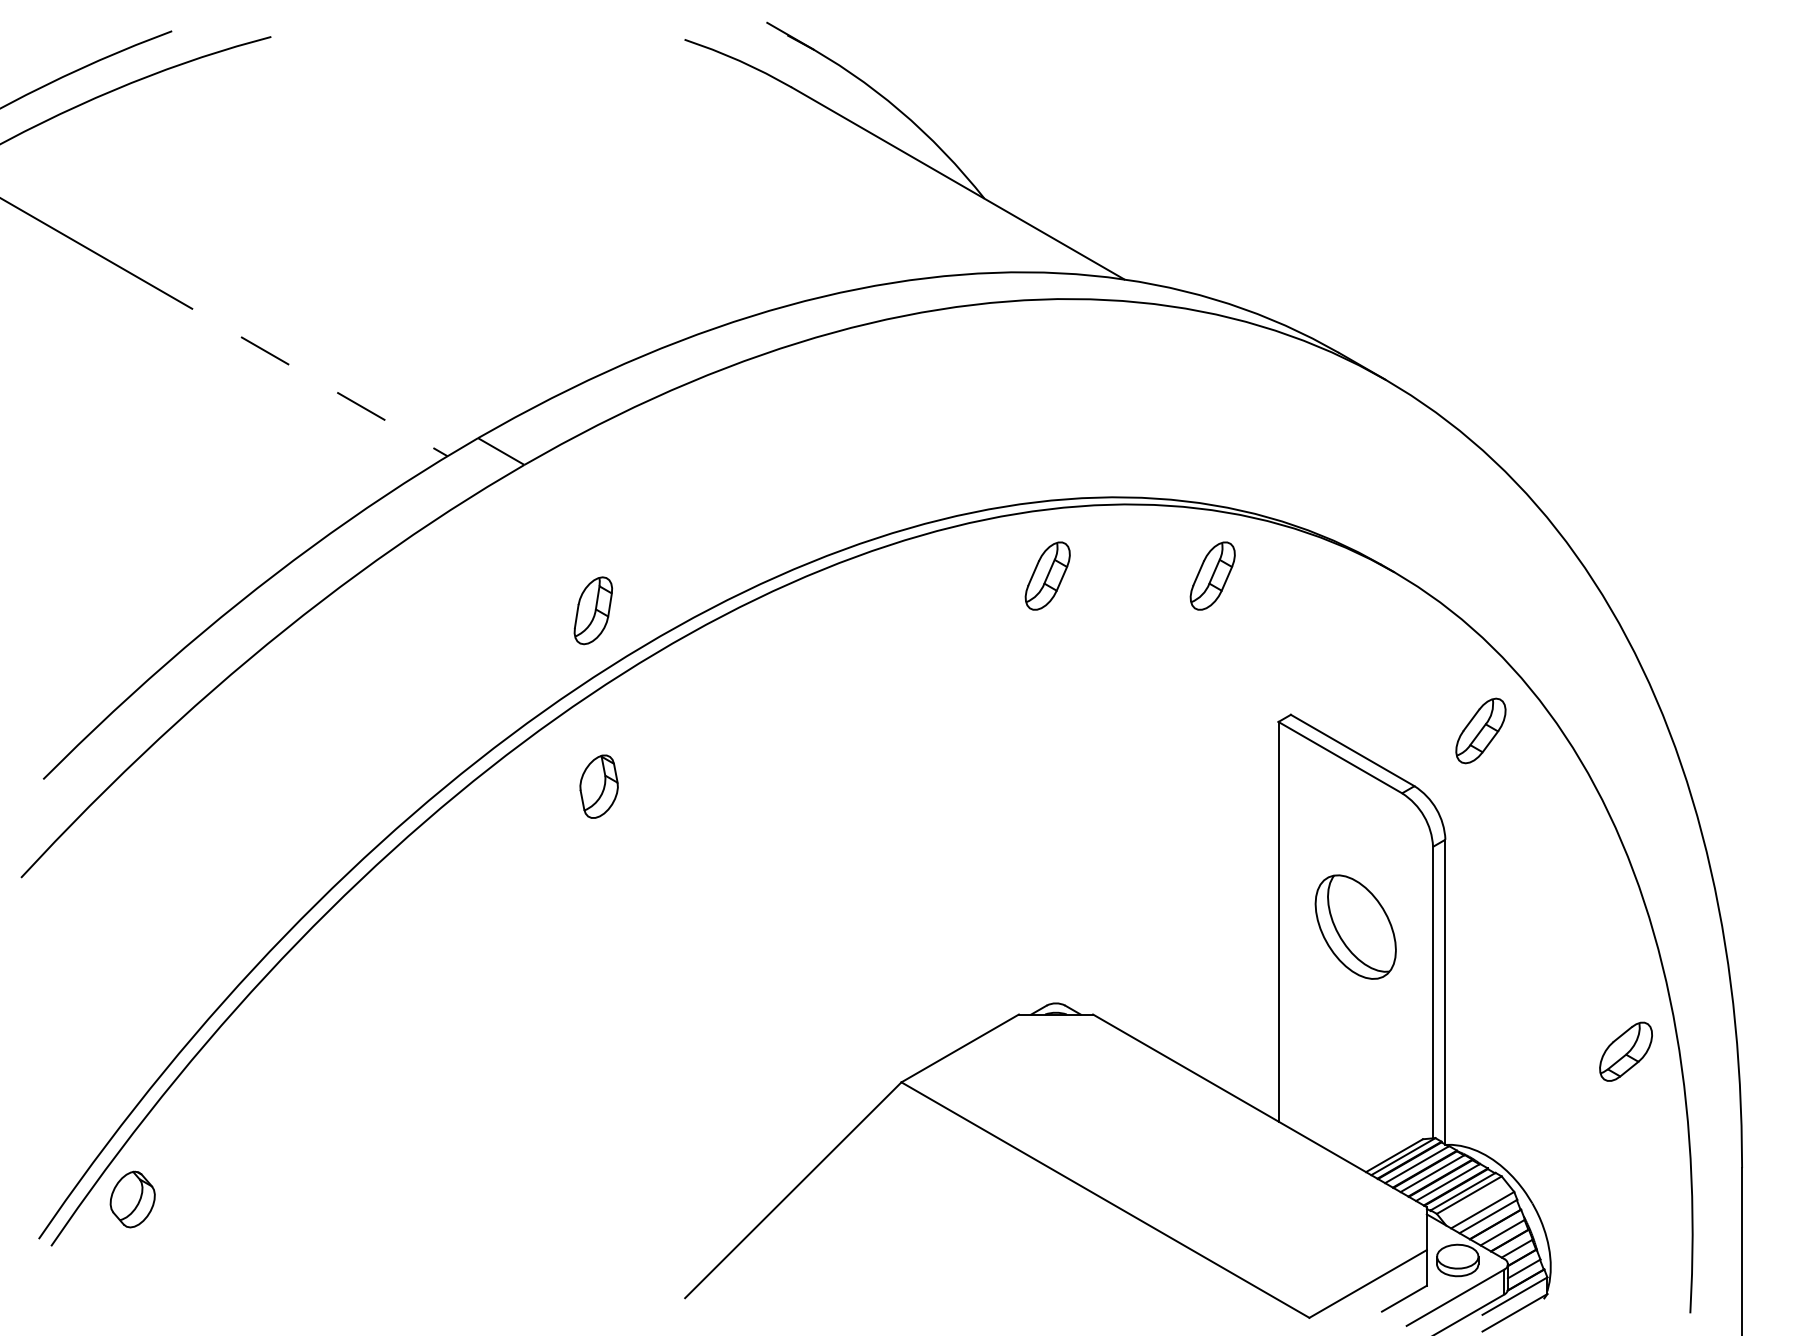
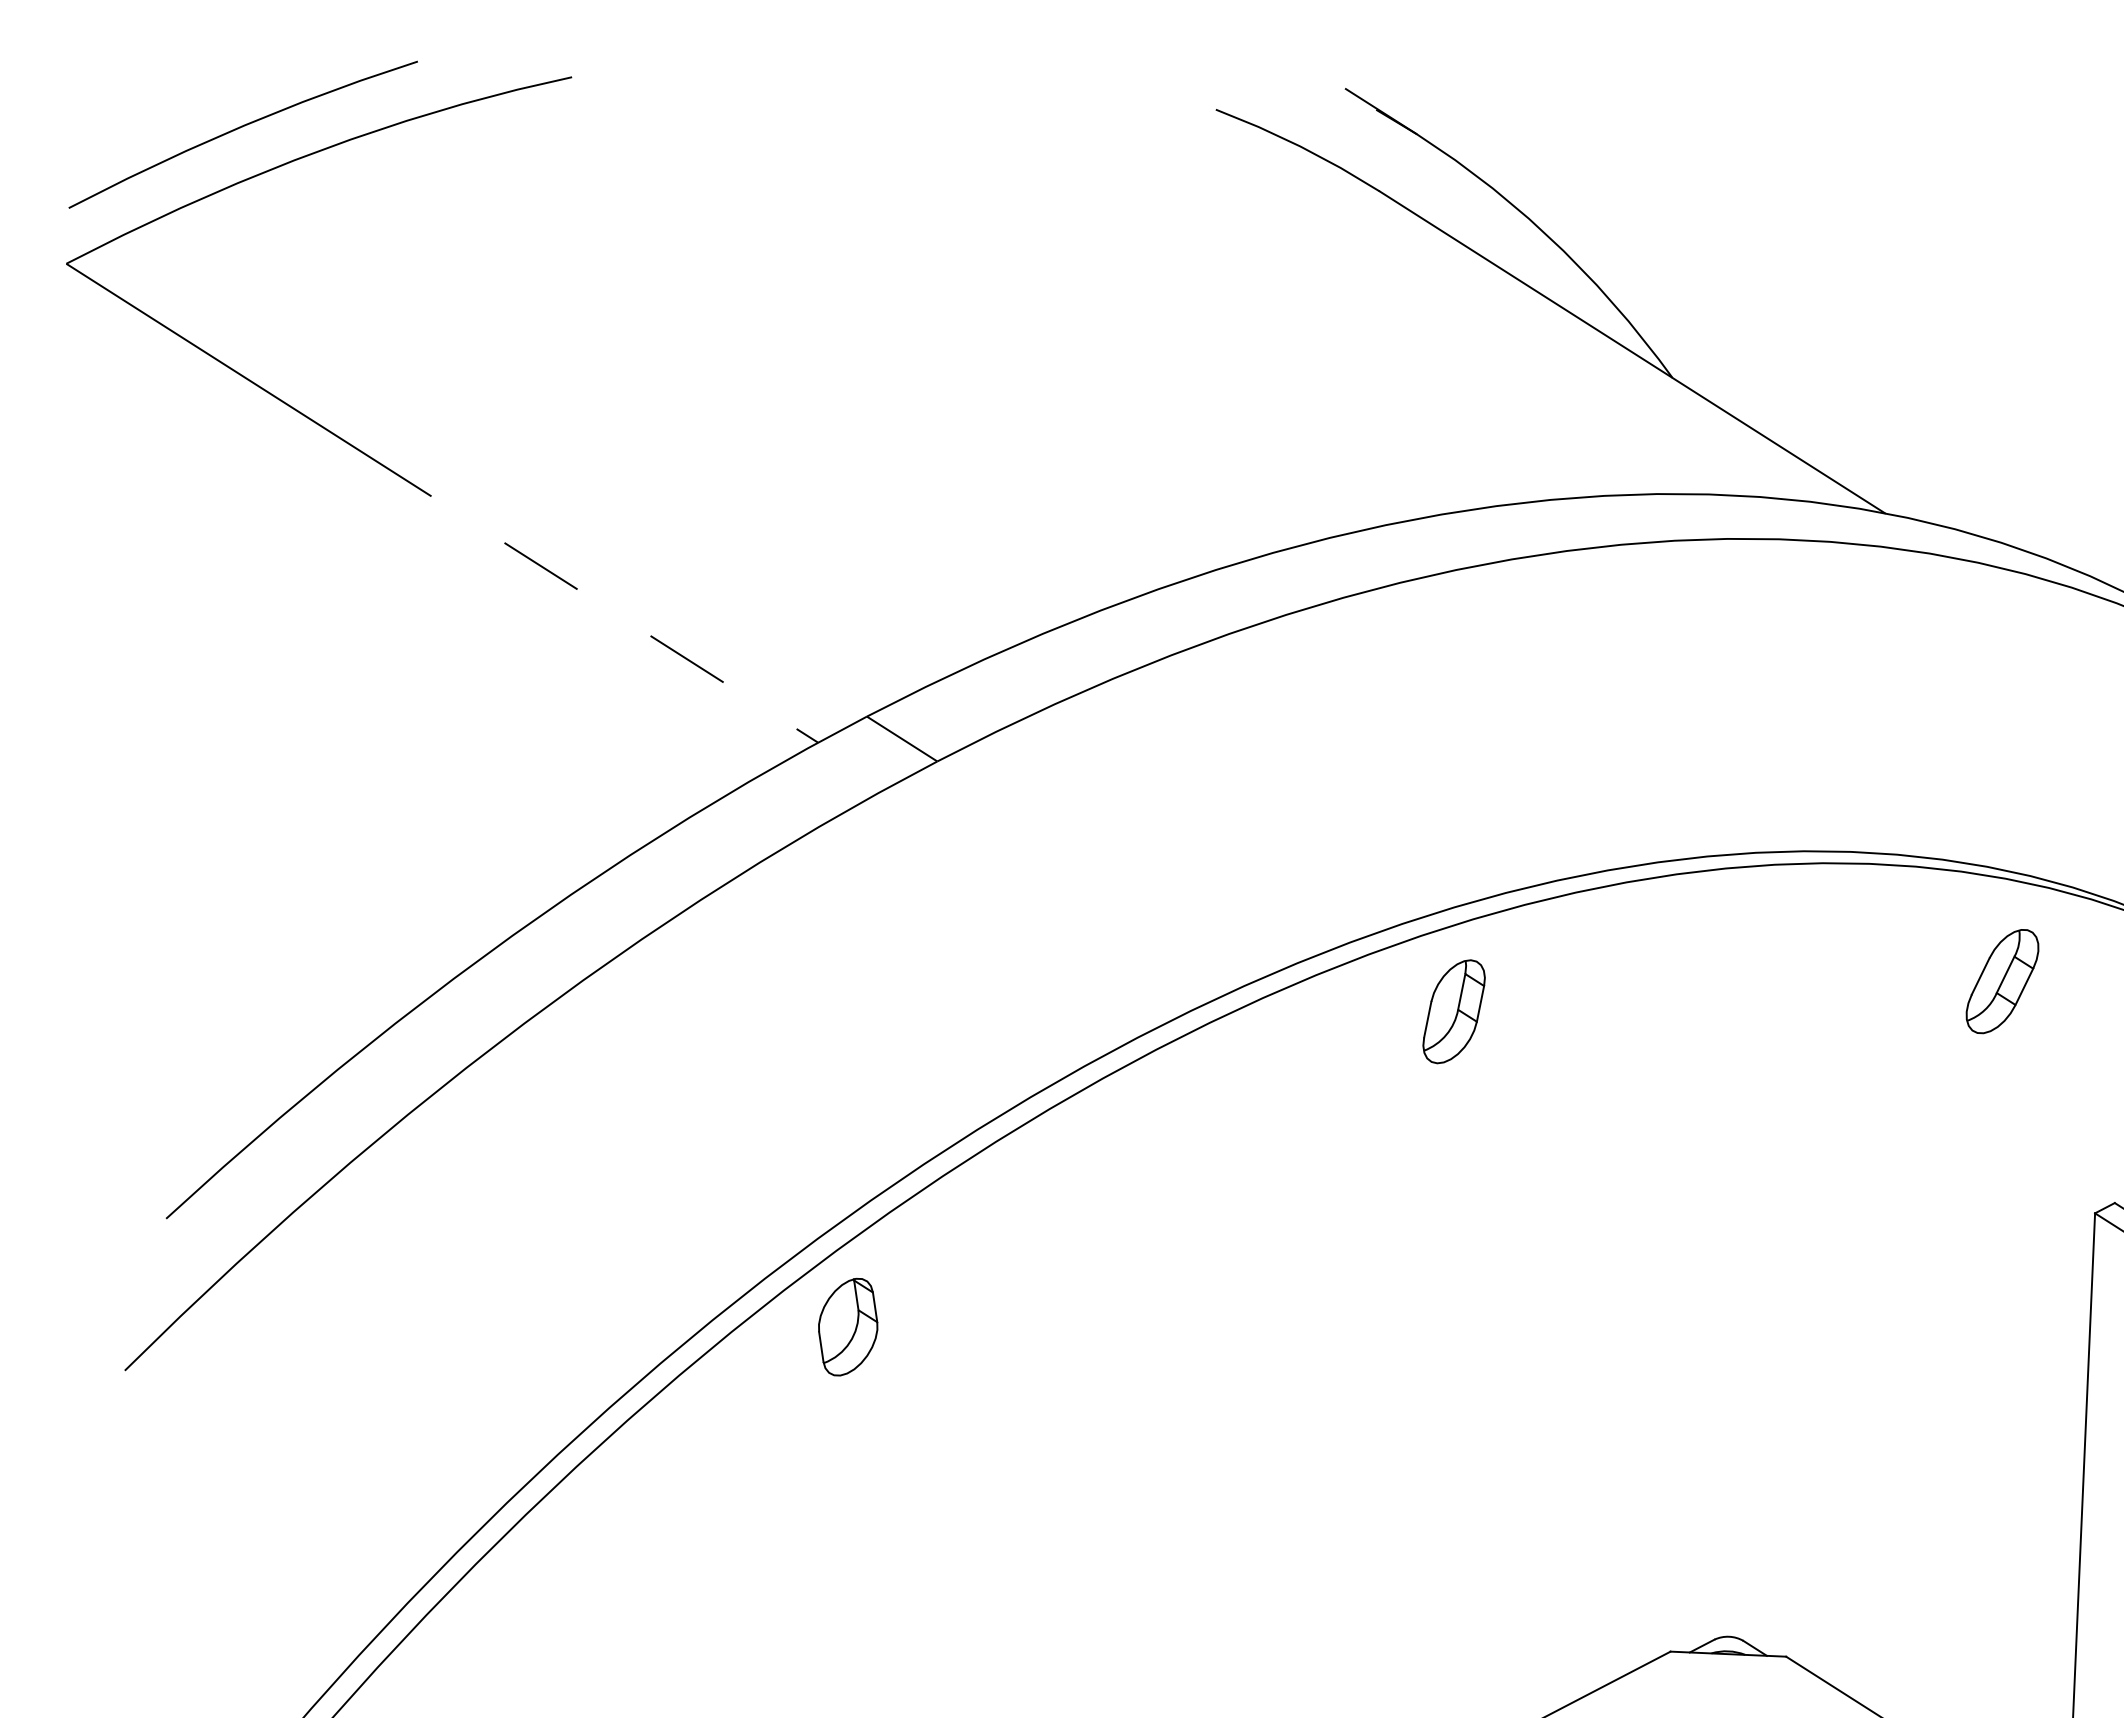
part: (1047, 575) -> (1745, 969), removed
part: (593, 610) -> (1454, 1011), moved
part: (598, 786) -> (847, 1326), moved

